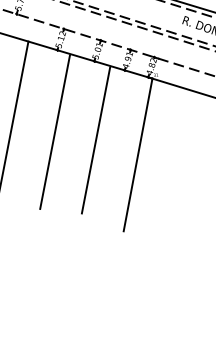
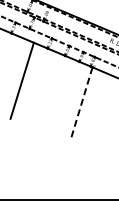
line: (53, 132) -> (41, 88), removed
line: (95, 140) -> (61, 94), removed
line: (138, 156) -> (81, 104), solid -> dashed

